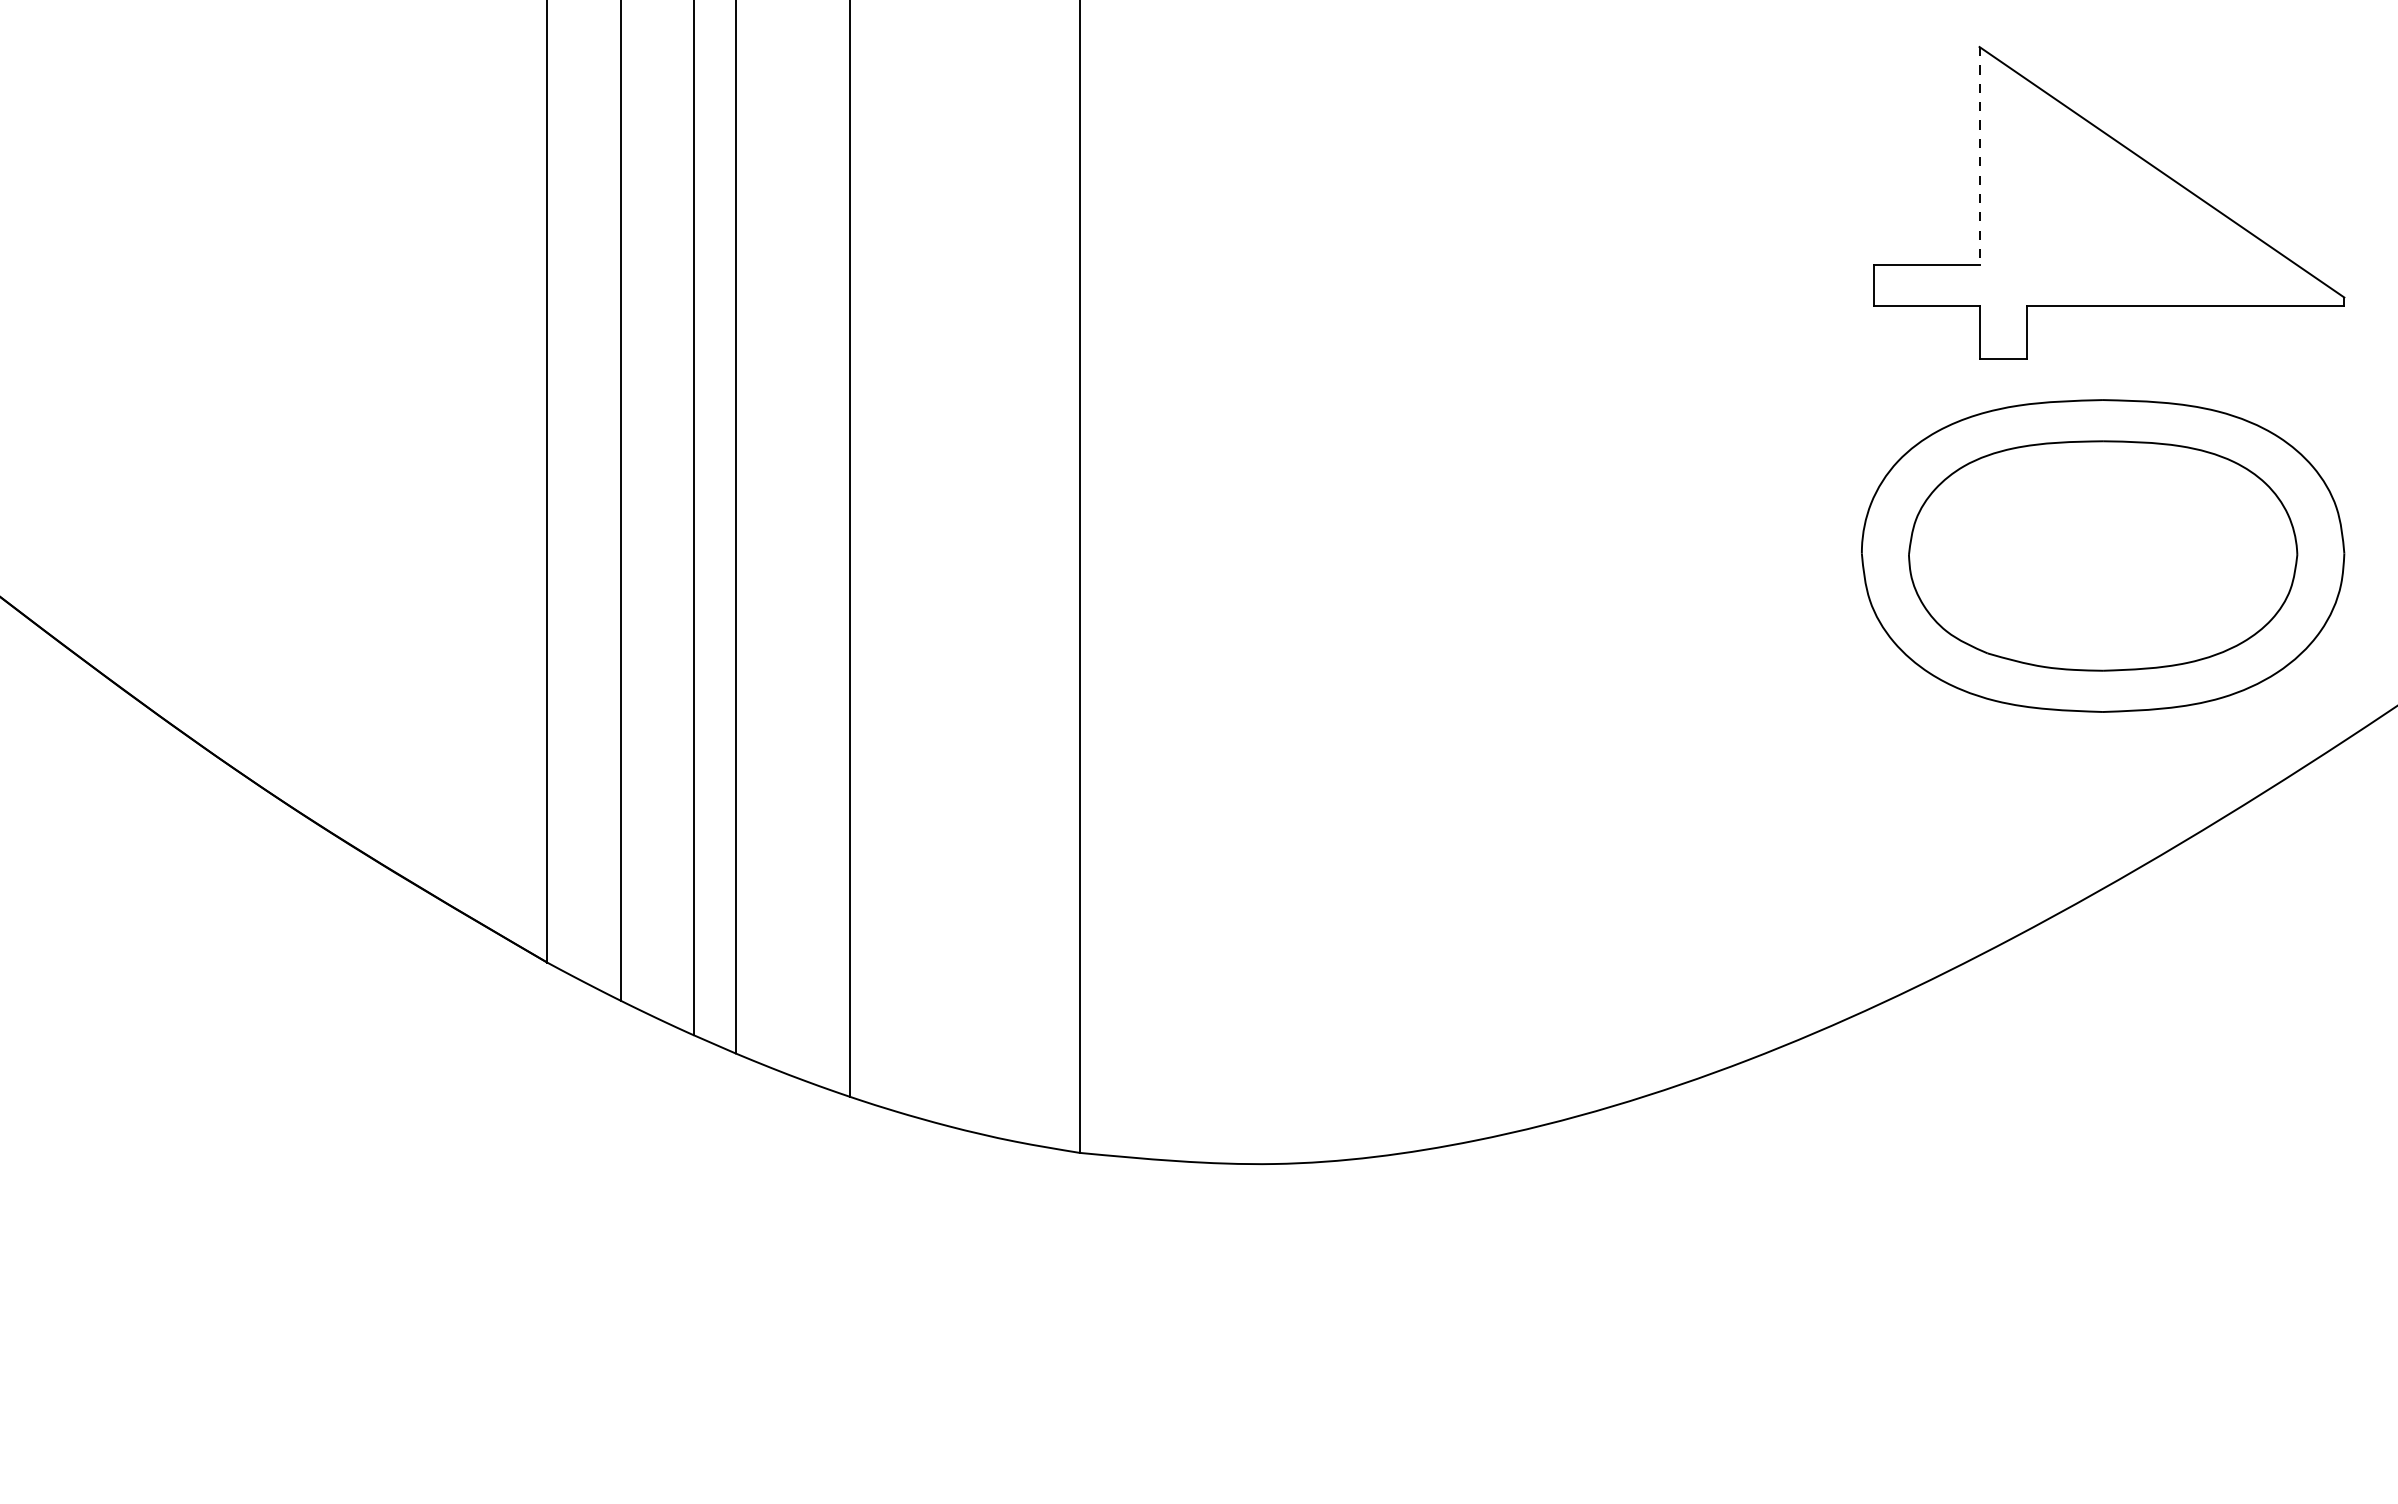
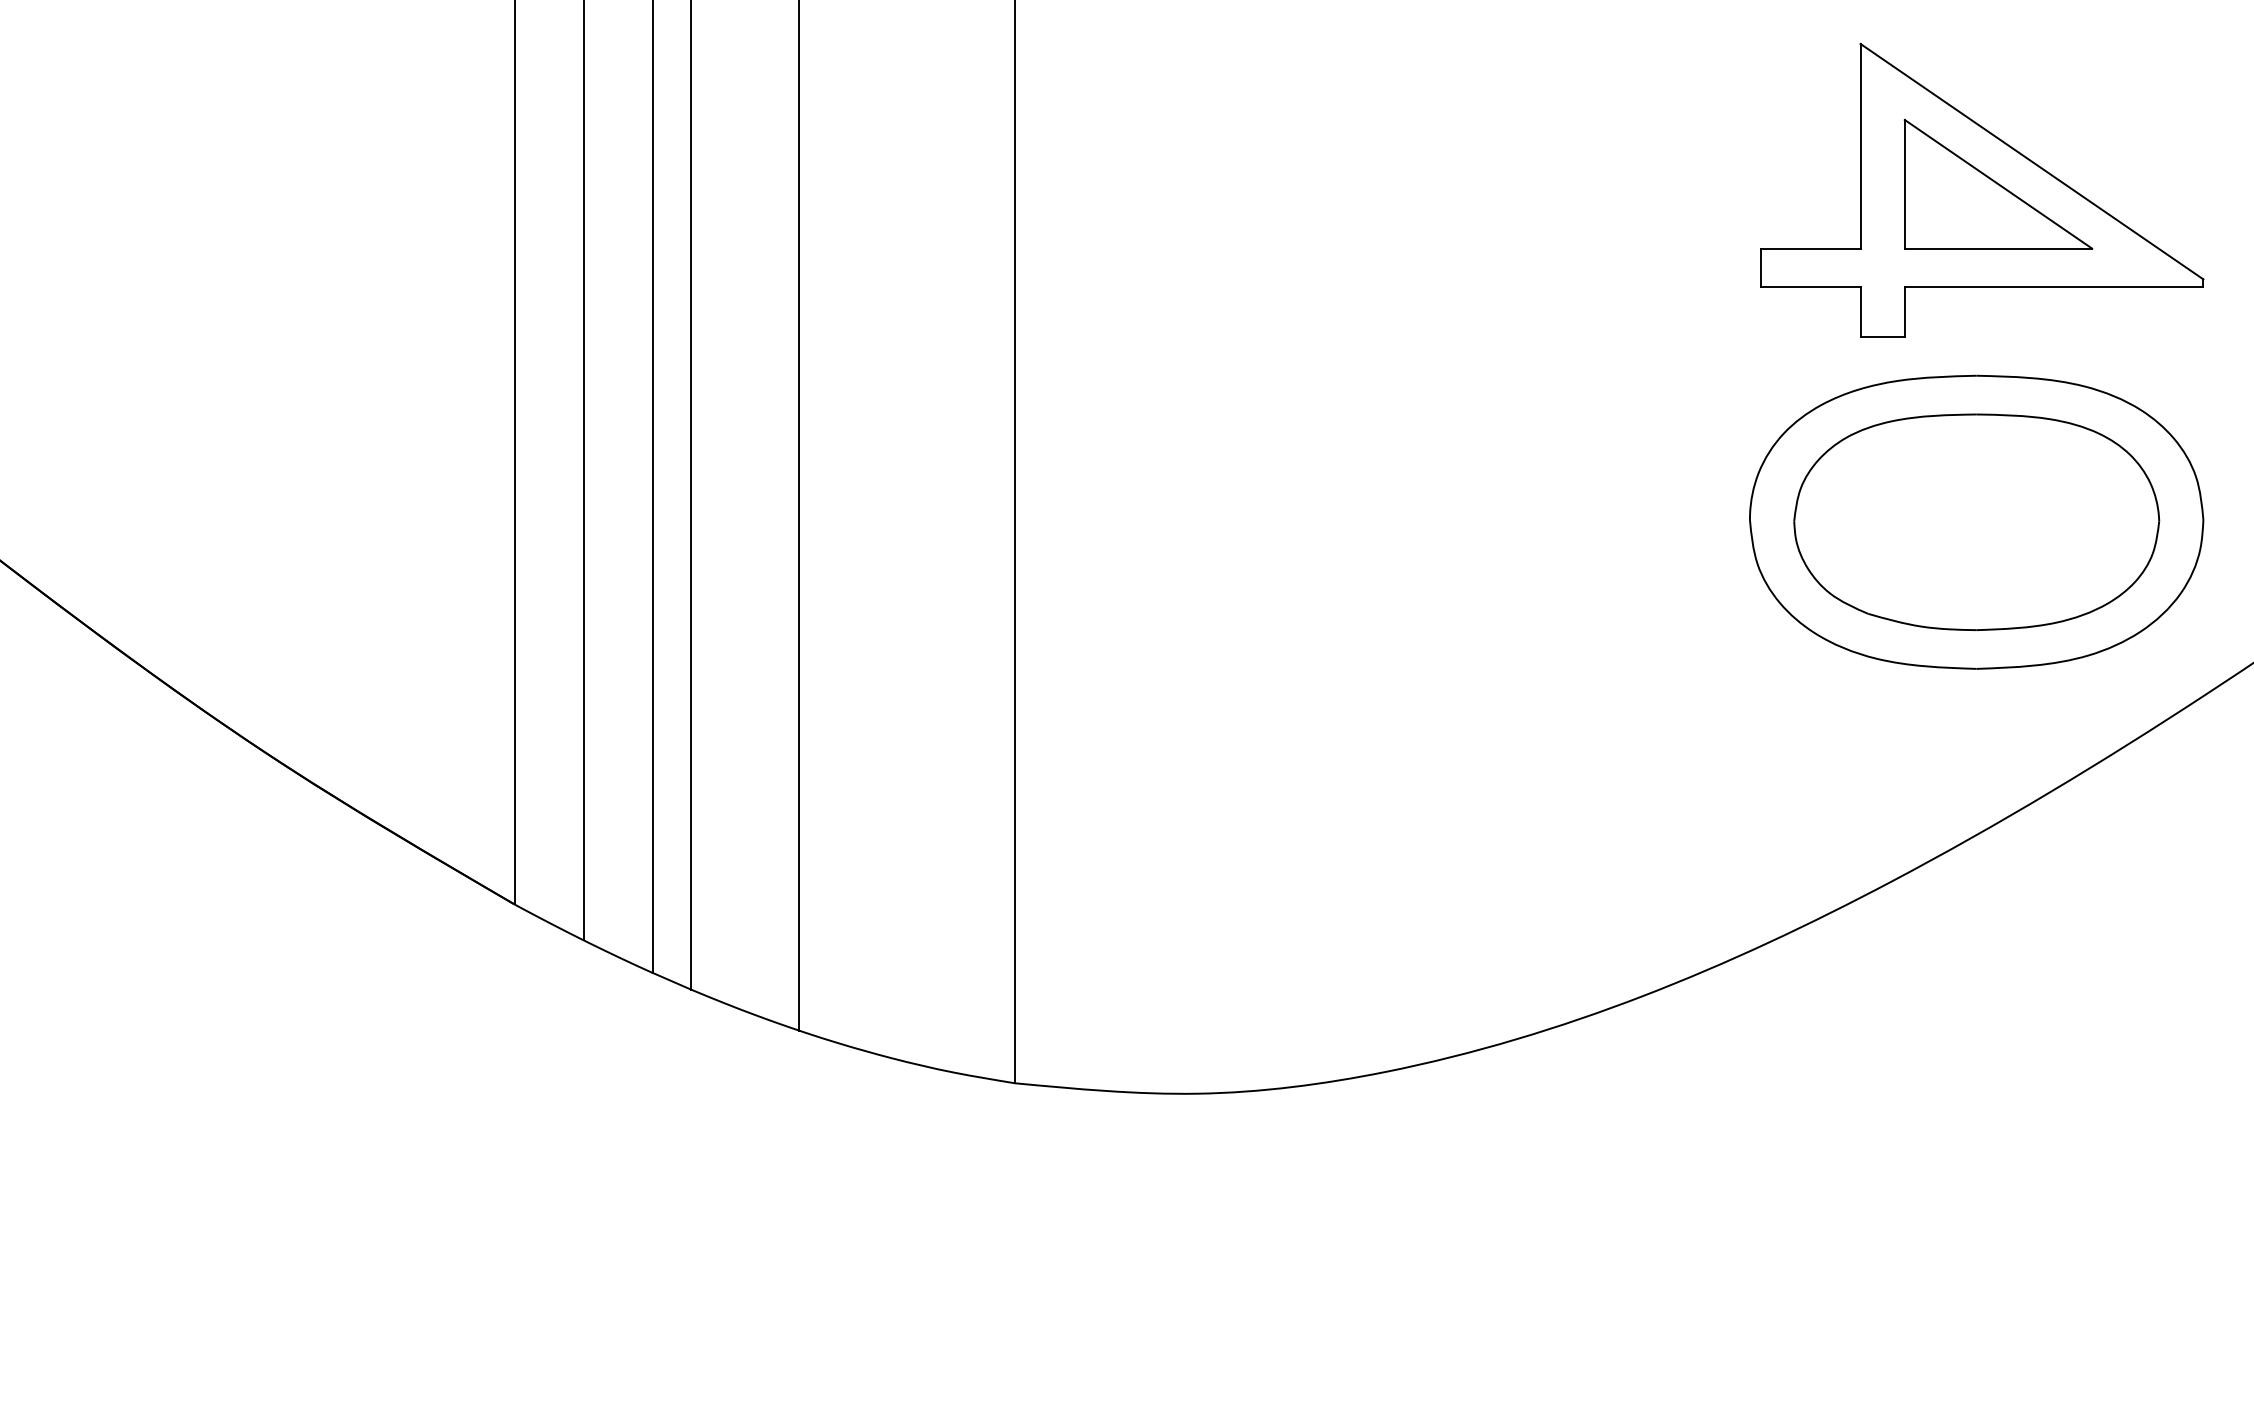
line: (1979, 155) -> (1860, 145), dashed -> solid
part: (2125, 195) -> (1997, 183), added

